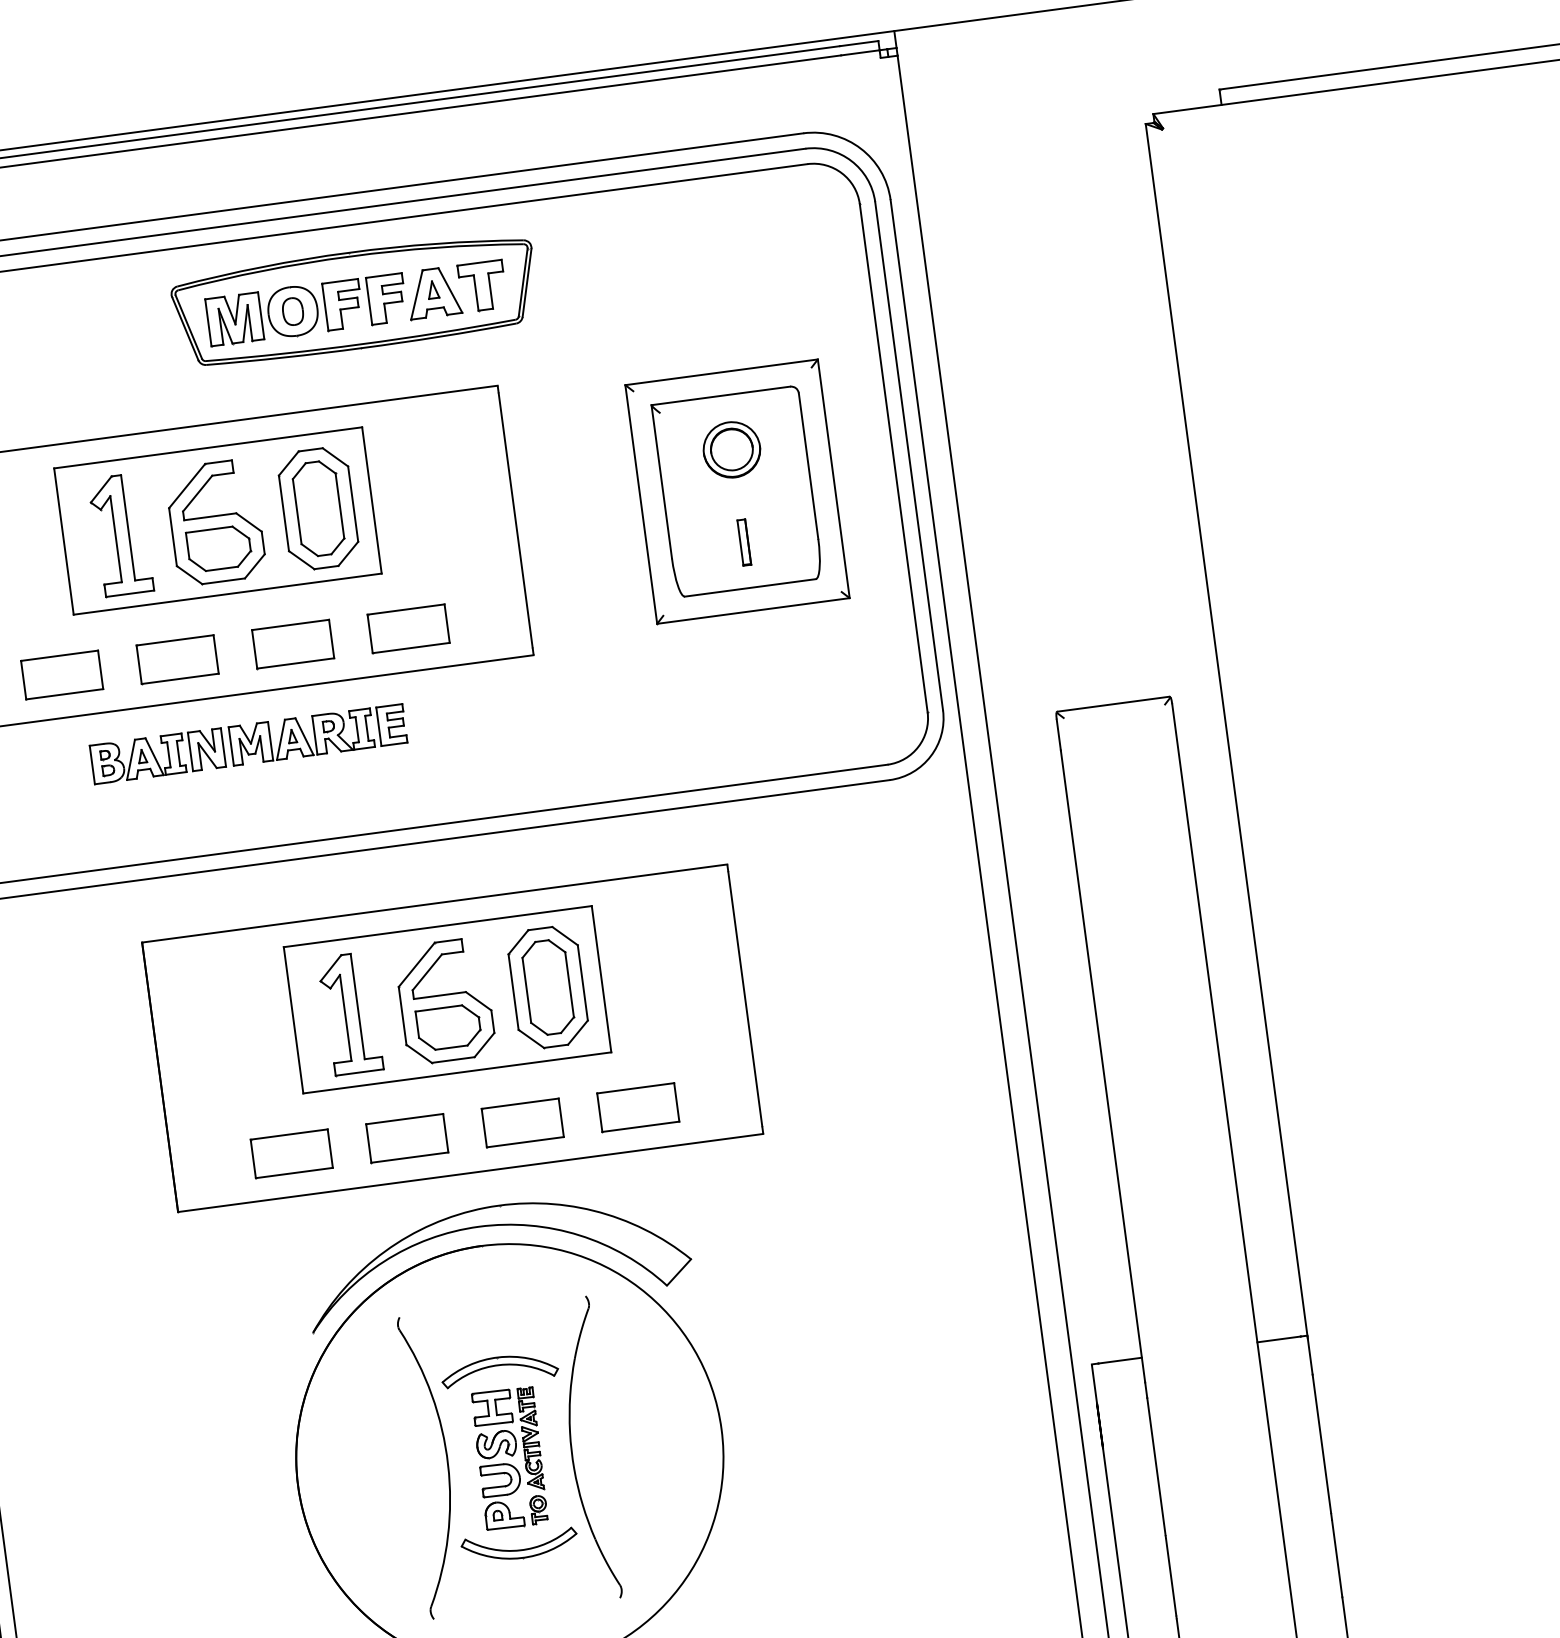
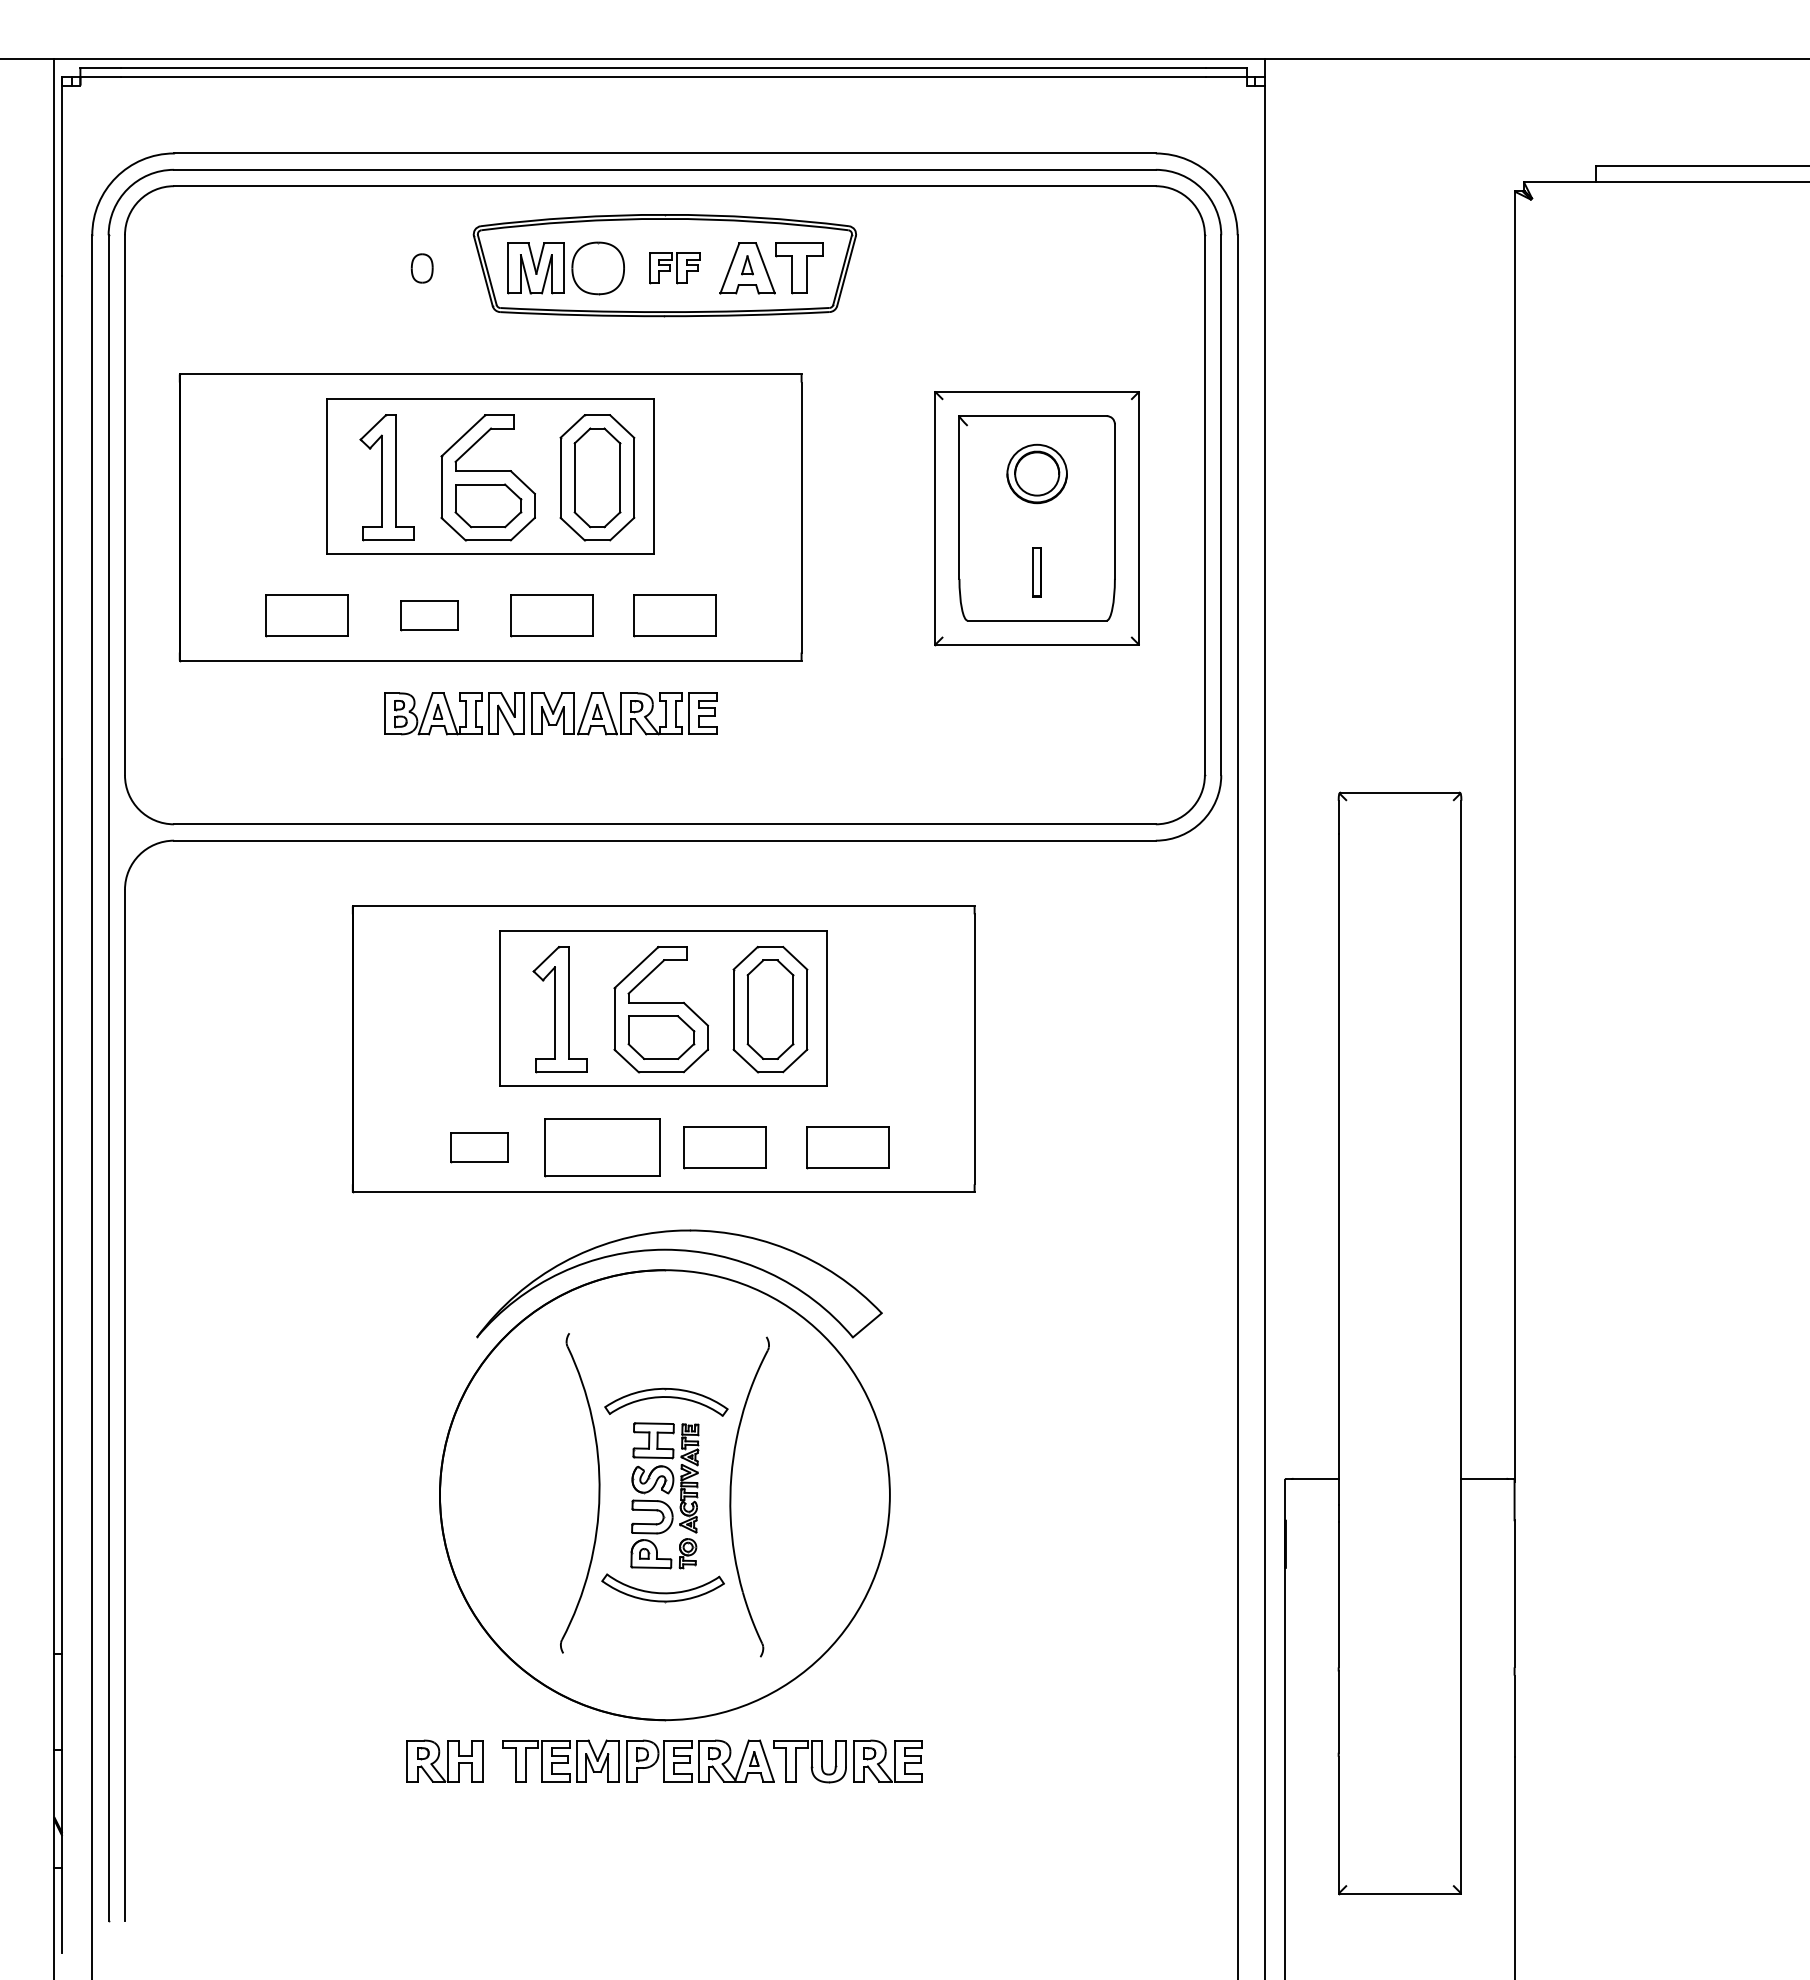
part: (364, 302) -> (674, 268), size x0.6
part: (292, 311) -> (421, 268), moved
part: (176, 659) -> (428, 615), size x0.7
part: (248, 743) -> (550, 713), moved
part: (406, 1138) -> (601, 1147), size x1.4
part: (291, 1153) -> (479, 1147), size x0.7

